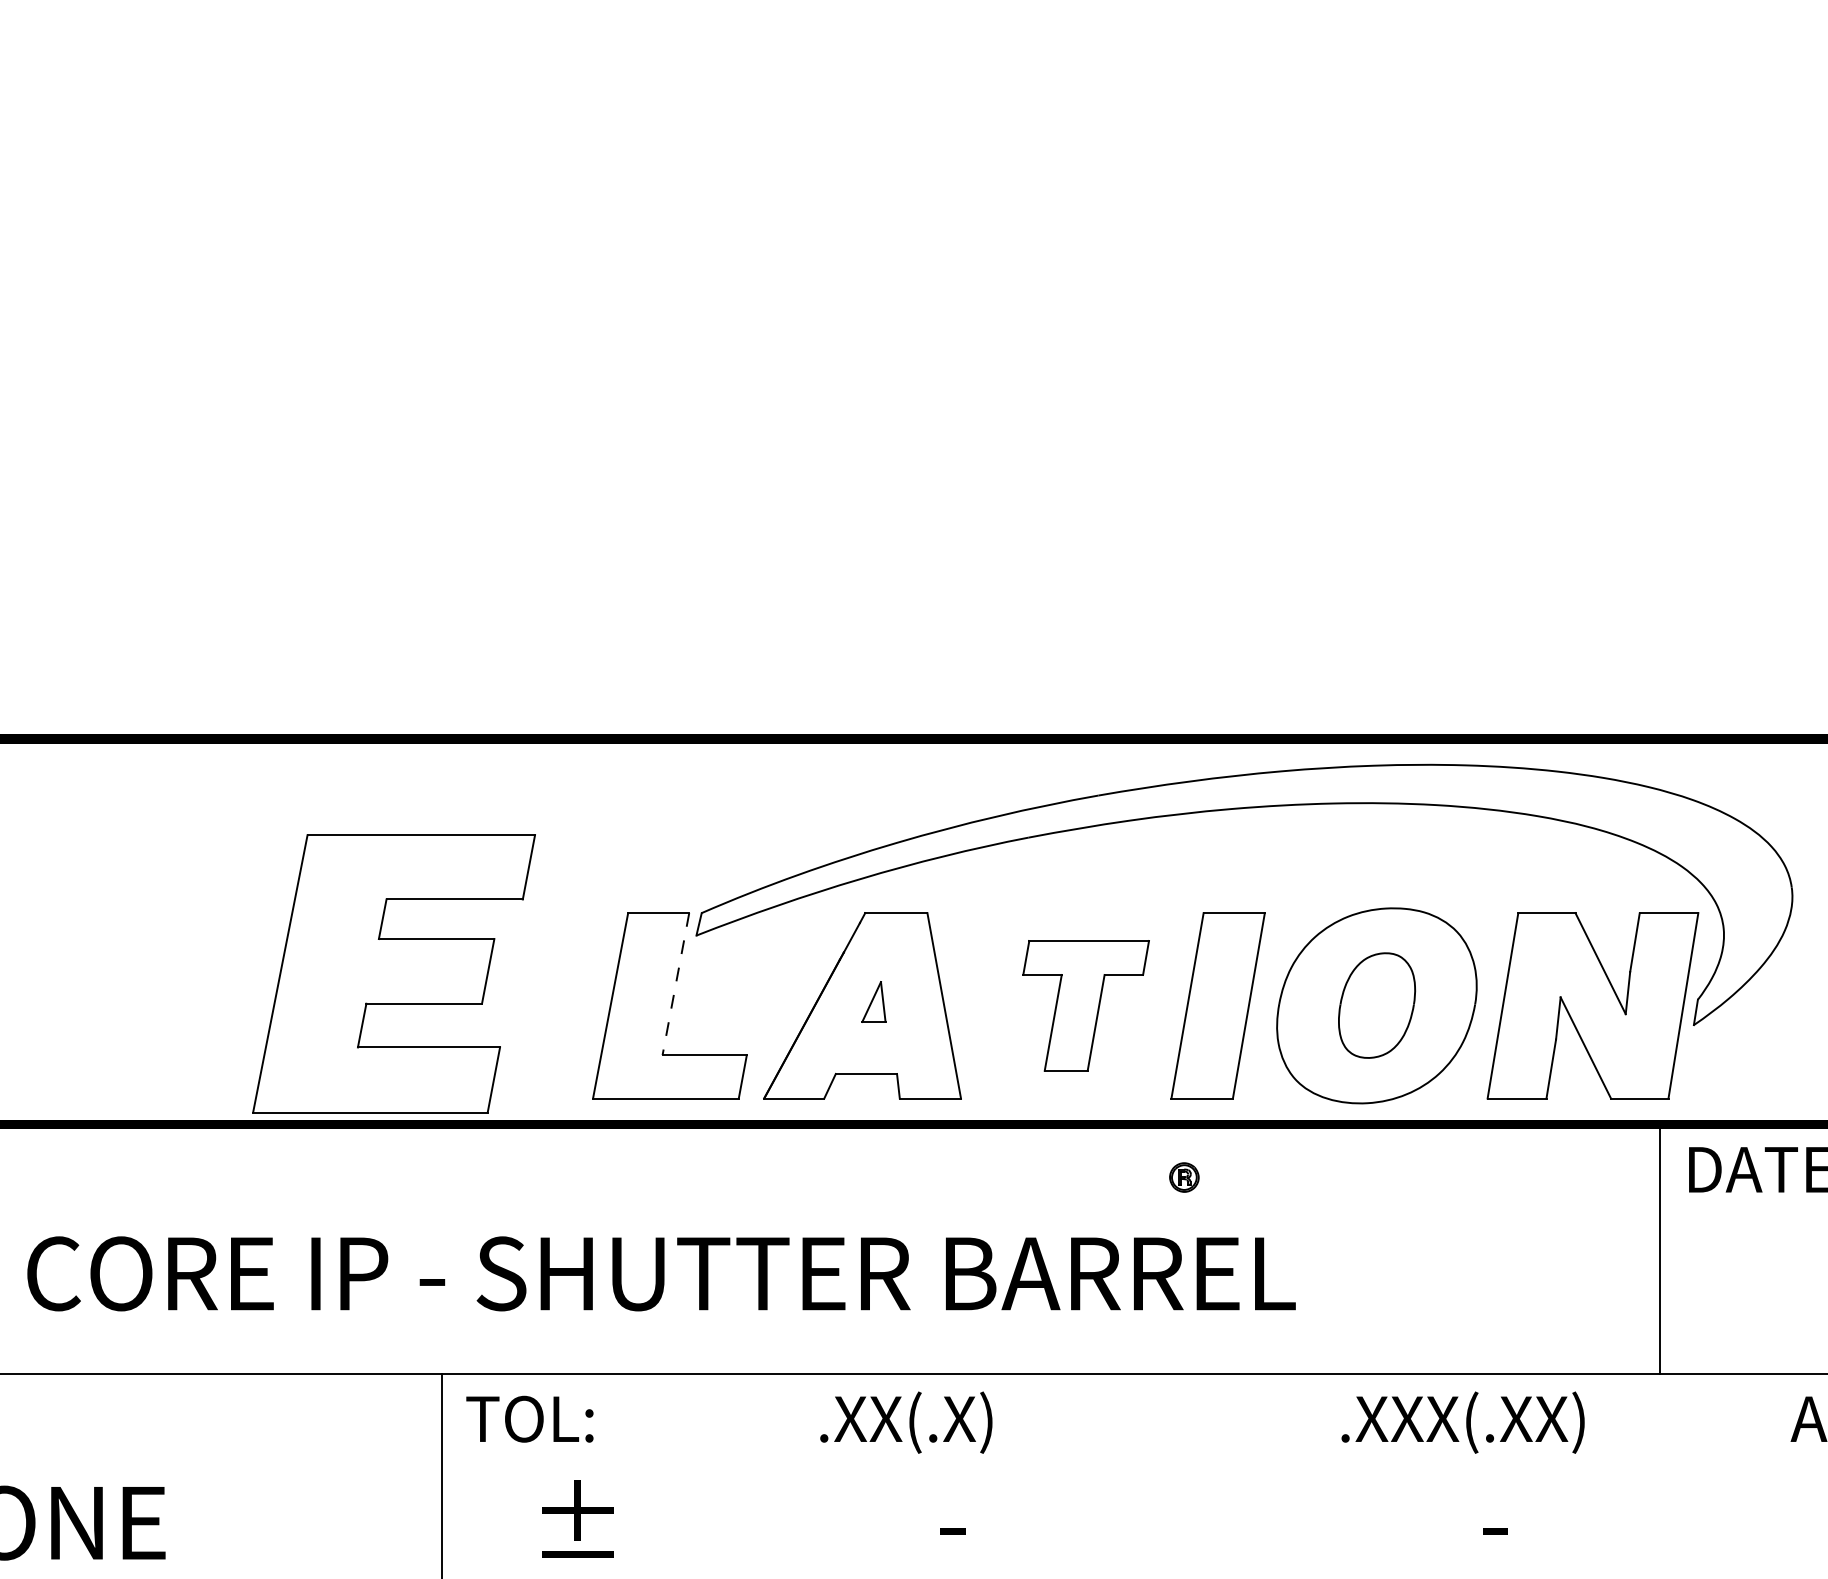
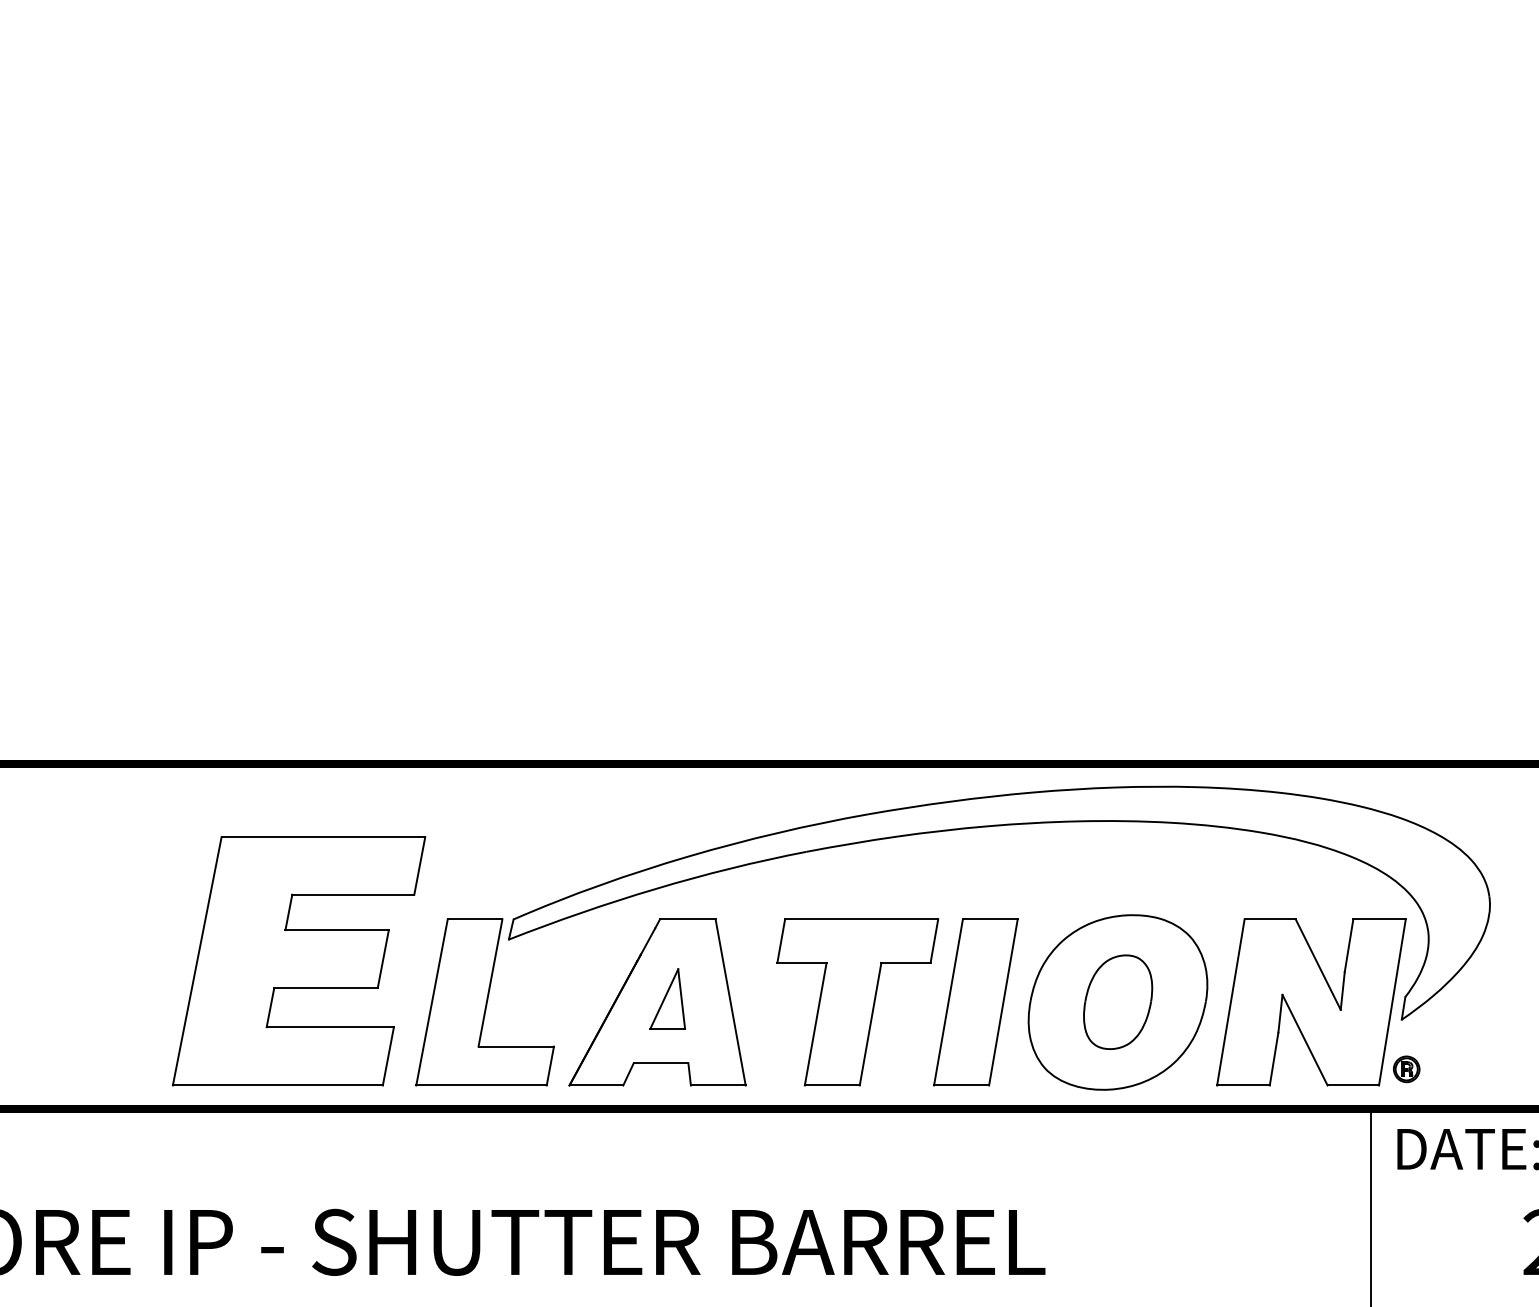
part: (393, 973) -> (298, 960), moved
line: (675, 984) -> (490, 983), dashed -> solid
part: (873, 1001) -> (667, 998), size x1.67
part: (1085, 1005) -> (857, 1002), size x1.43
part: (1184, 1177) -> (1406, 1069), moved

